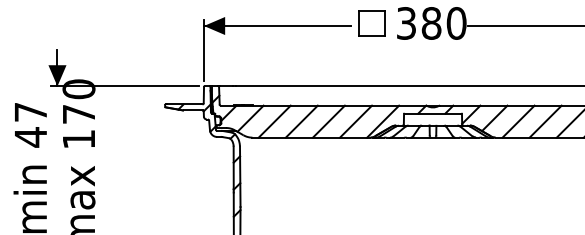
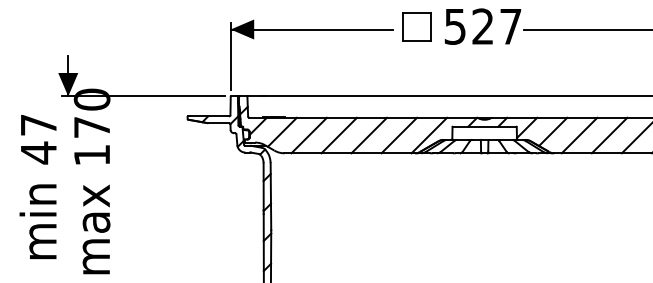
text: (431, 23) -> (483, 26), 380 -> 527

